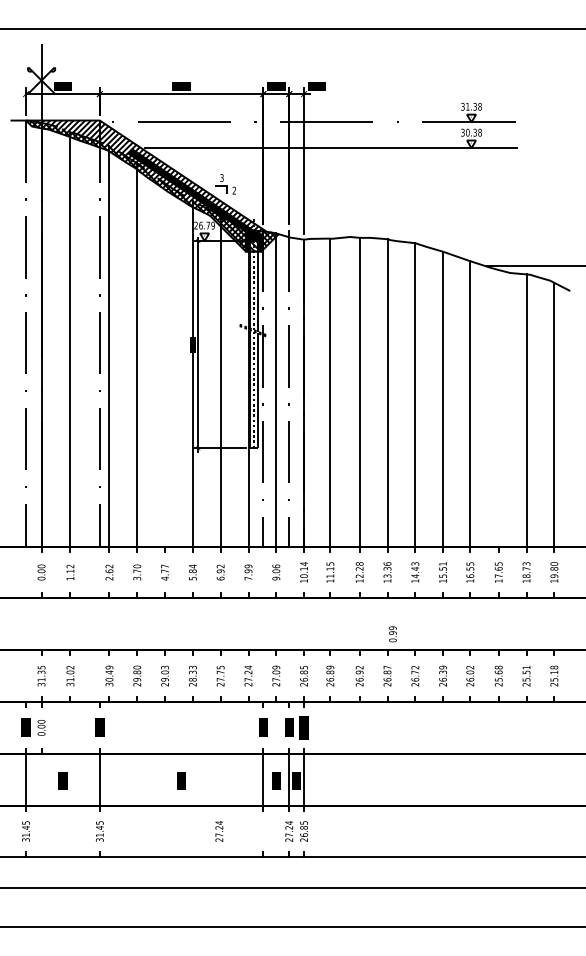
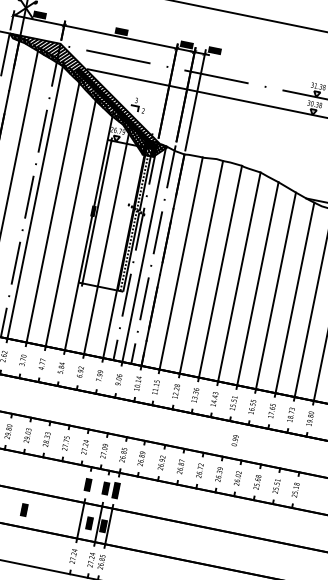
line: (165, 364) -> (71, 221), added
line: (498, 408) -> (294, 297), added
text: (392, 634) -> (234, 440), moved
text: (219, 831) -> (73, 556), moved

